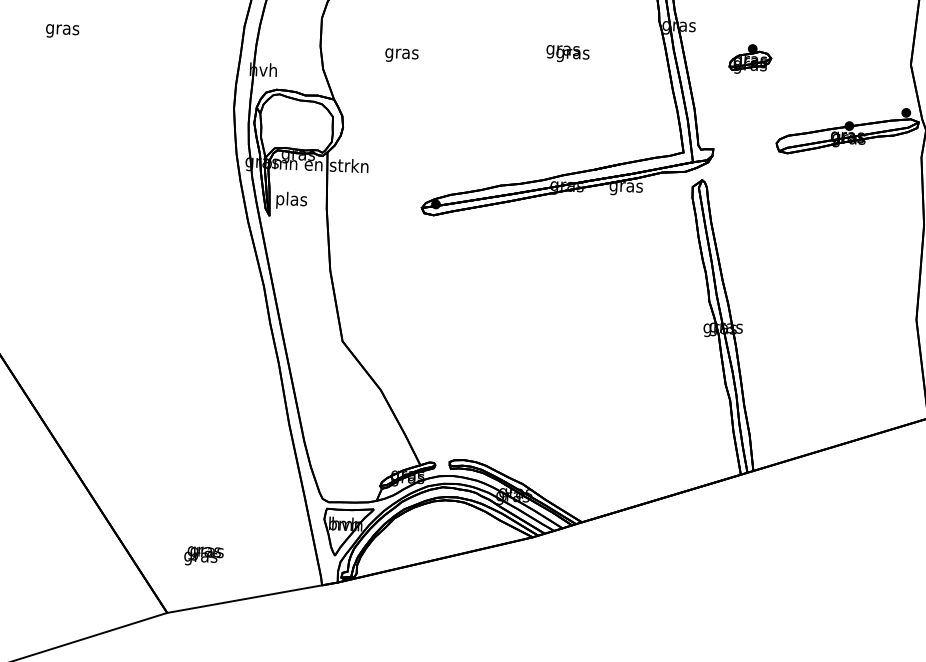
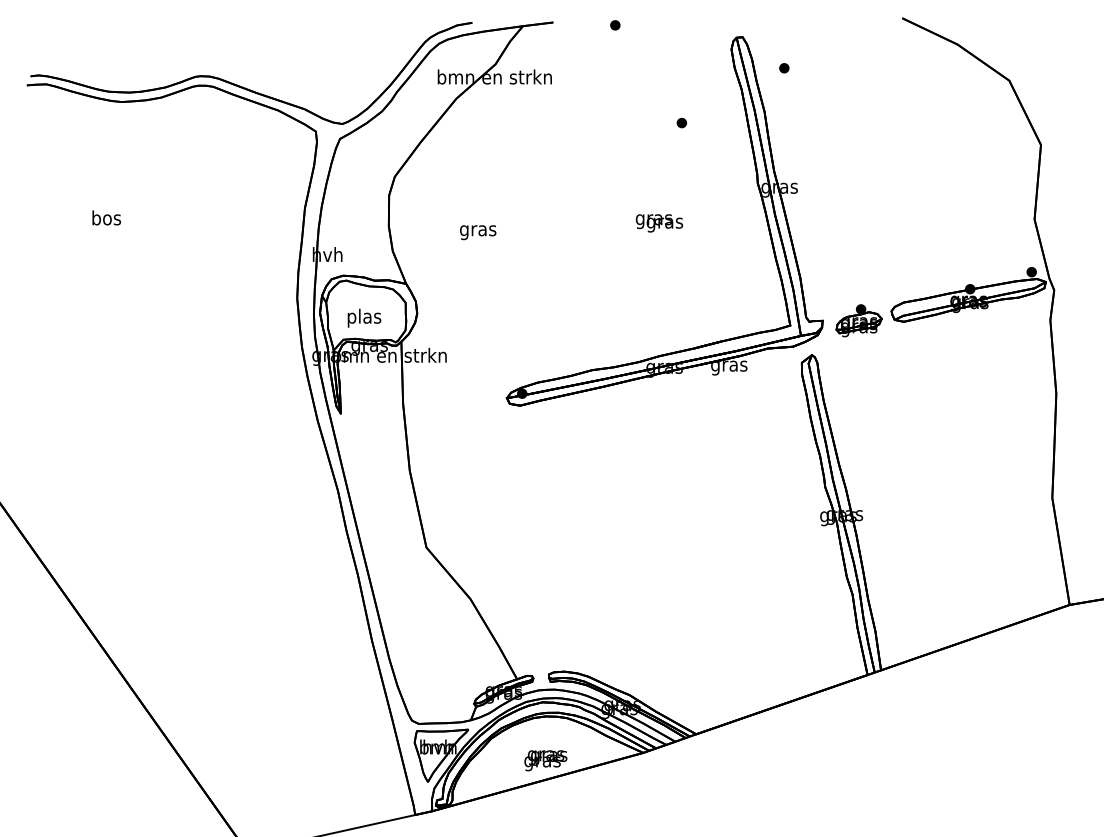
text: (62, 29) -> (106, 219), gras -> bos
part: (749, 59) -> (858, 320), moved
text: (291, 200) -> (364, 317), moved
text: (203, 556) -> (545, 760), moved

